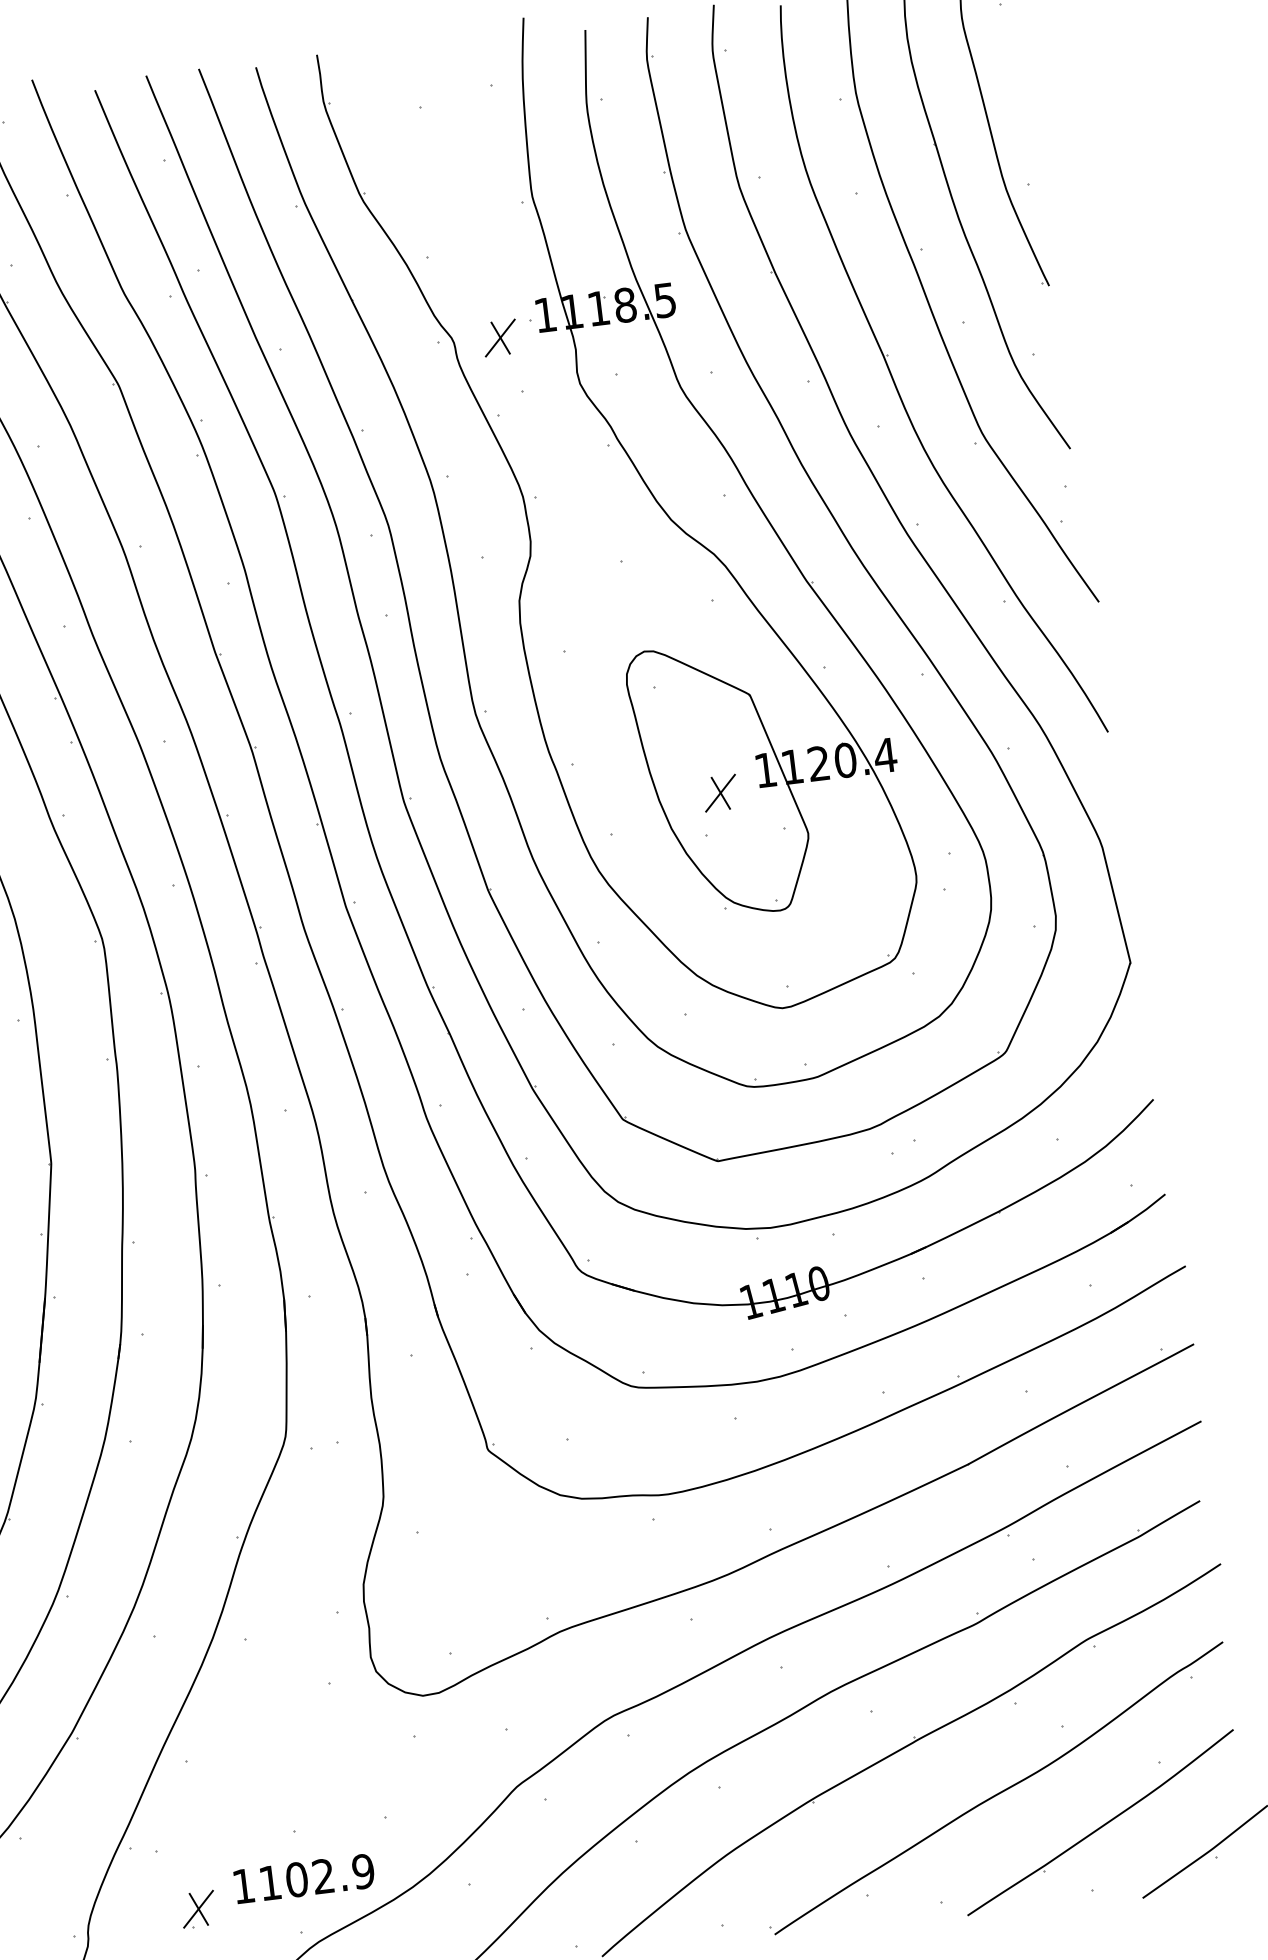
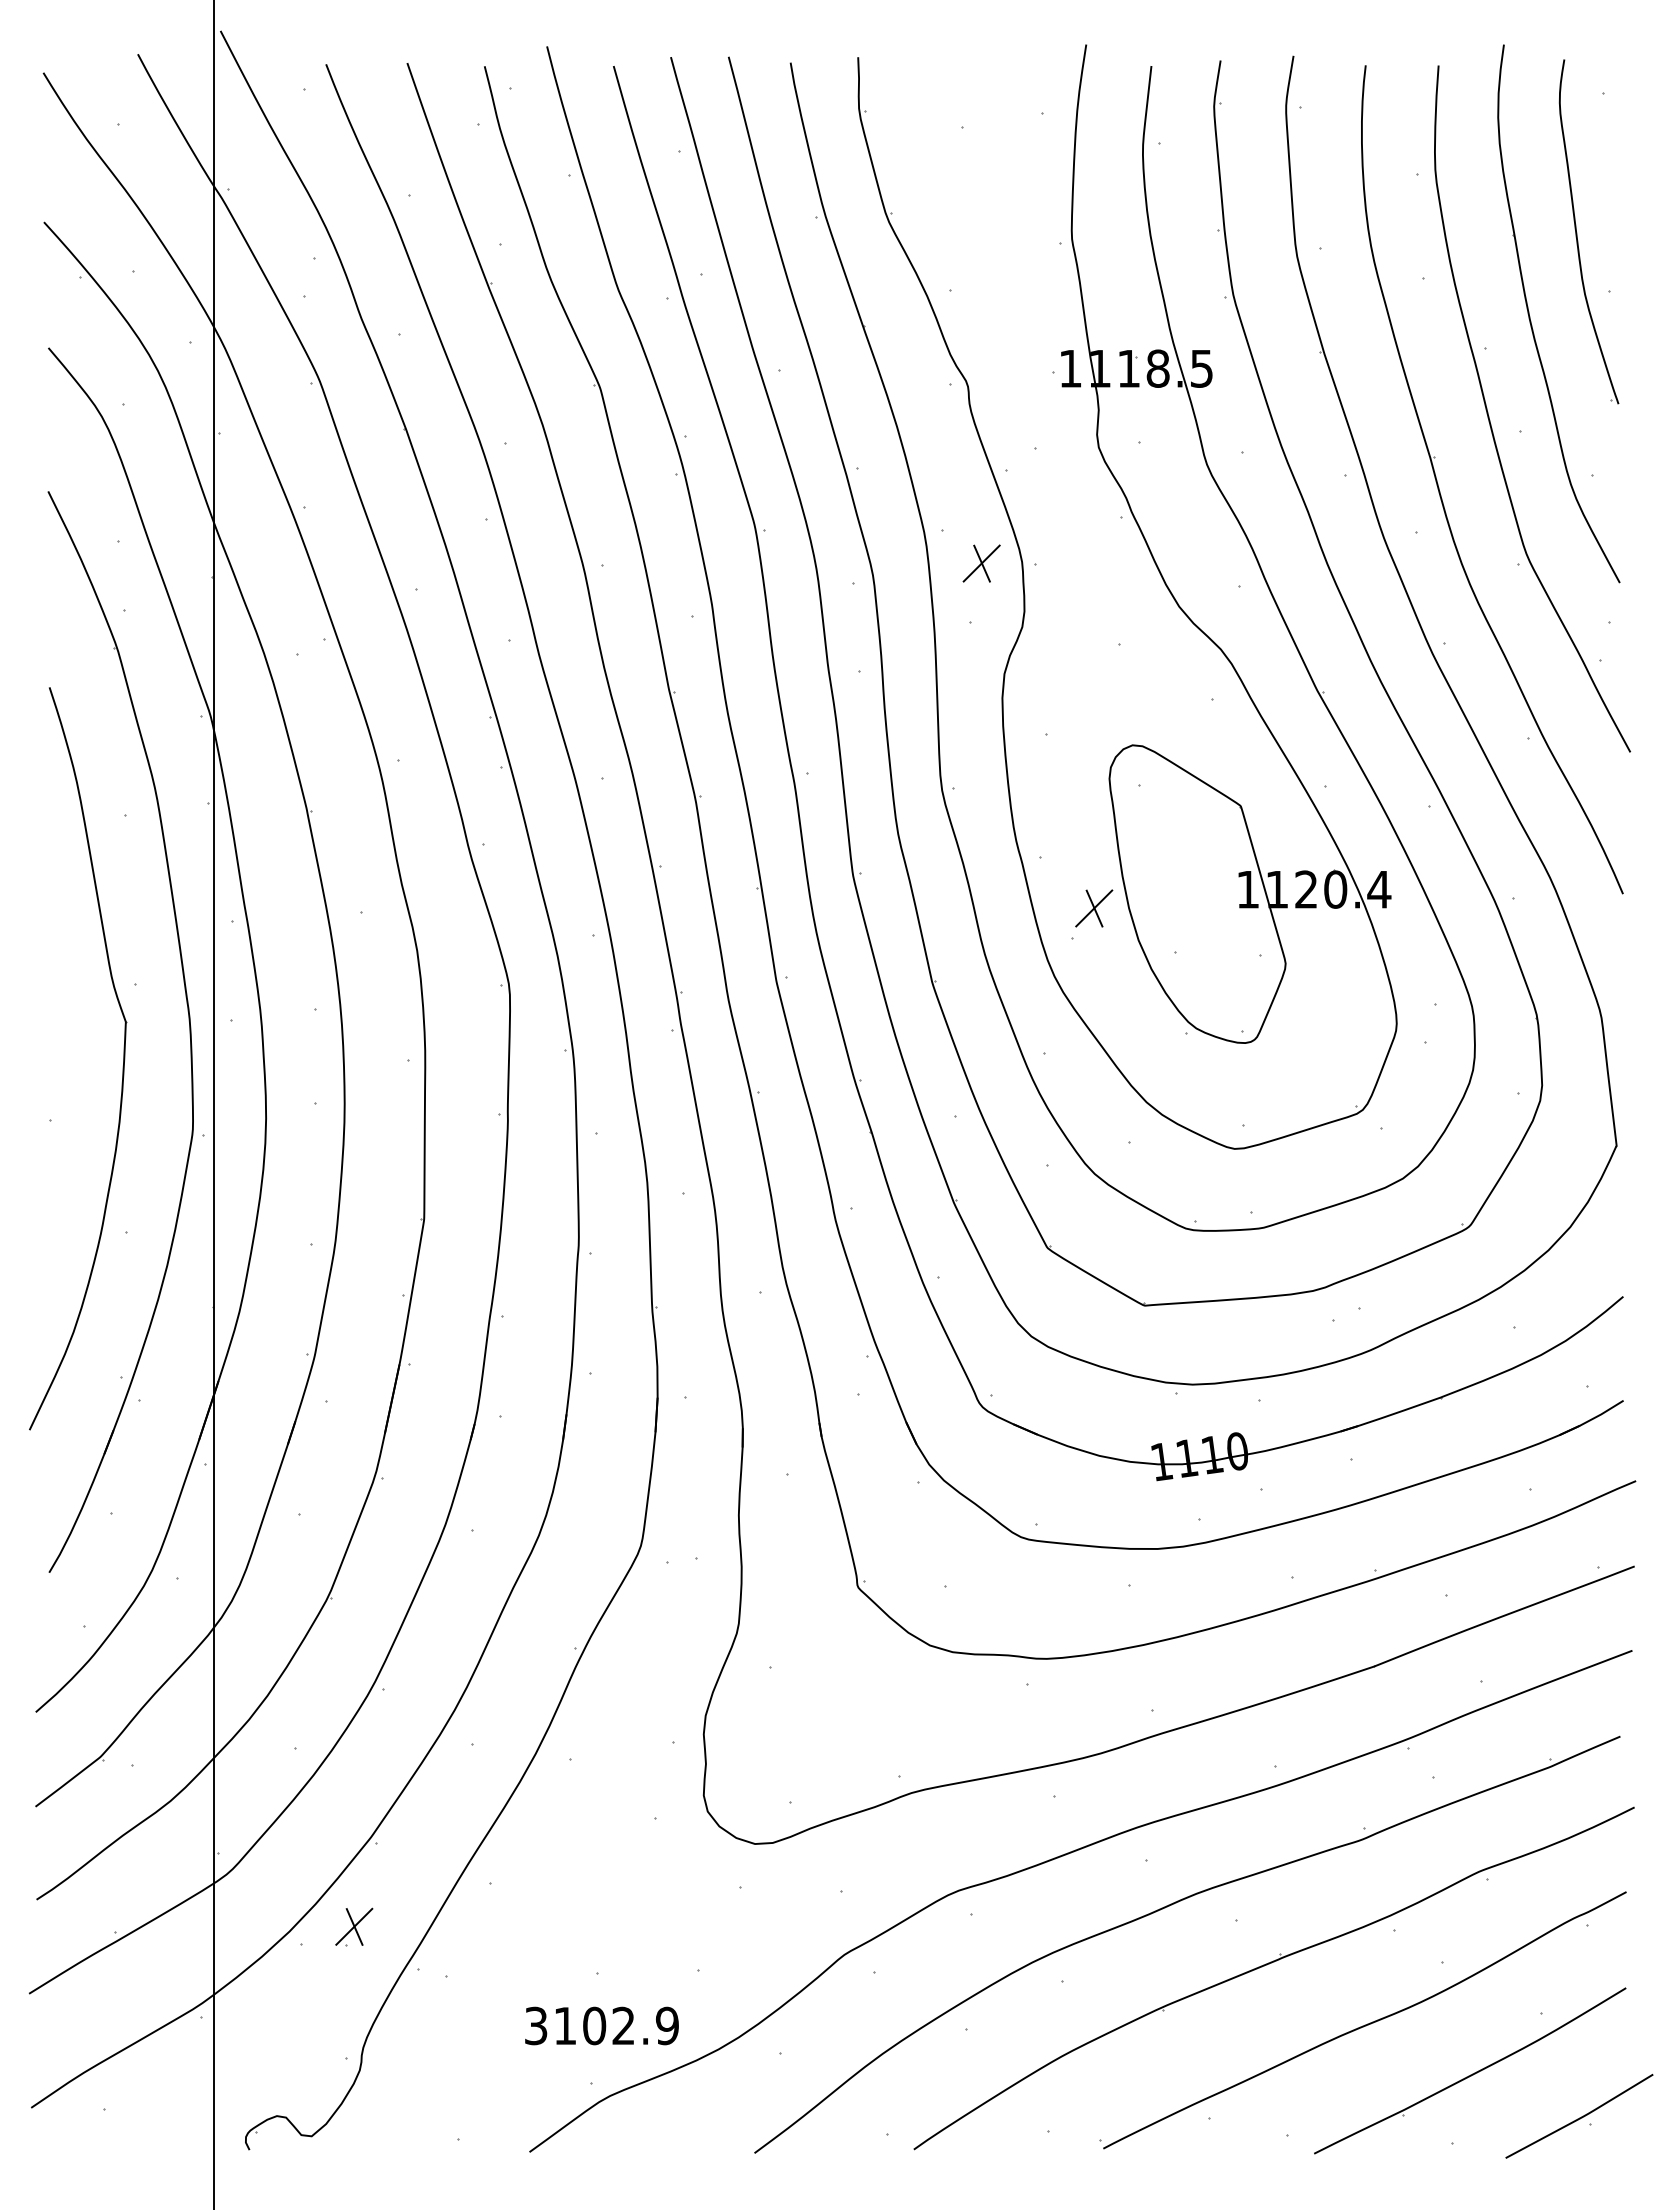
part: (500, 338) -> (981, 563), moved
part: (720, 793) -> (1094, 908), moved
text: (243, 1885) -> (536, 2025), 1102.9 -> 3102.9
part: (198, 1908) -> (354, 1926), moved

